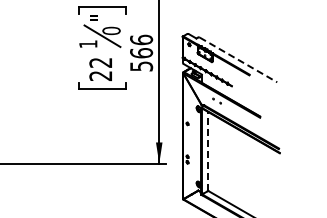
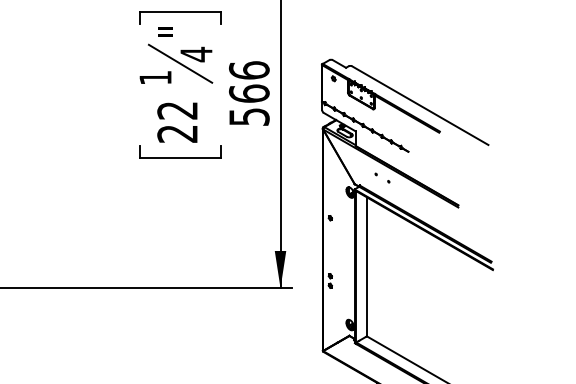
text: (111, 30) -> (196, 53), 0 -> 4
line: (238, 59) -> (420, 104), dashed -> solid
line: (208, 150) -> (367, 265), dashed -> solid

